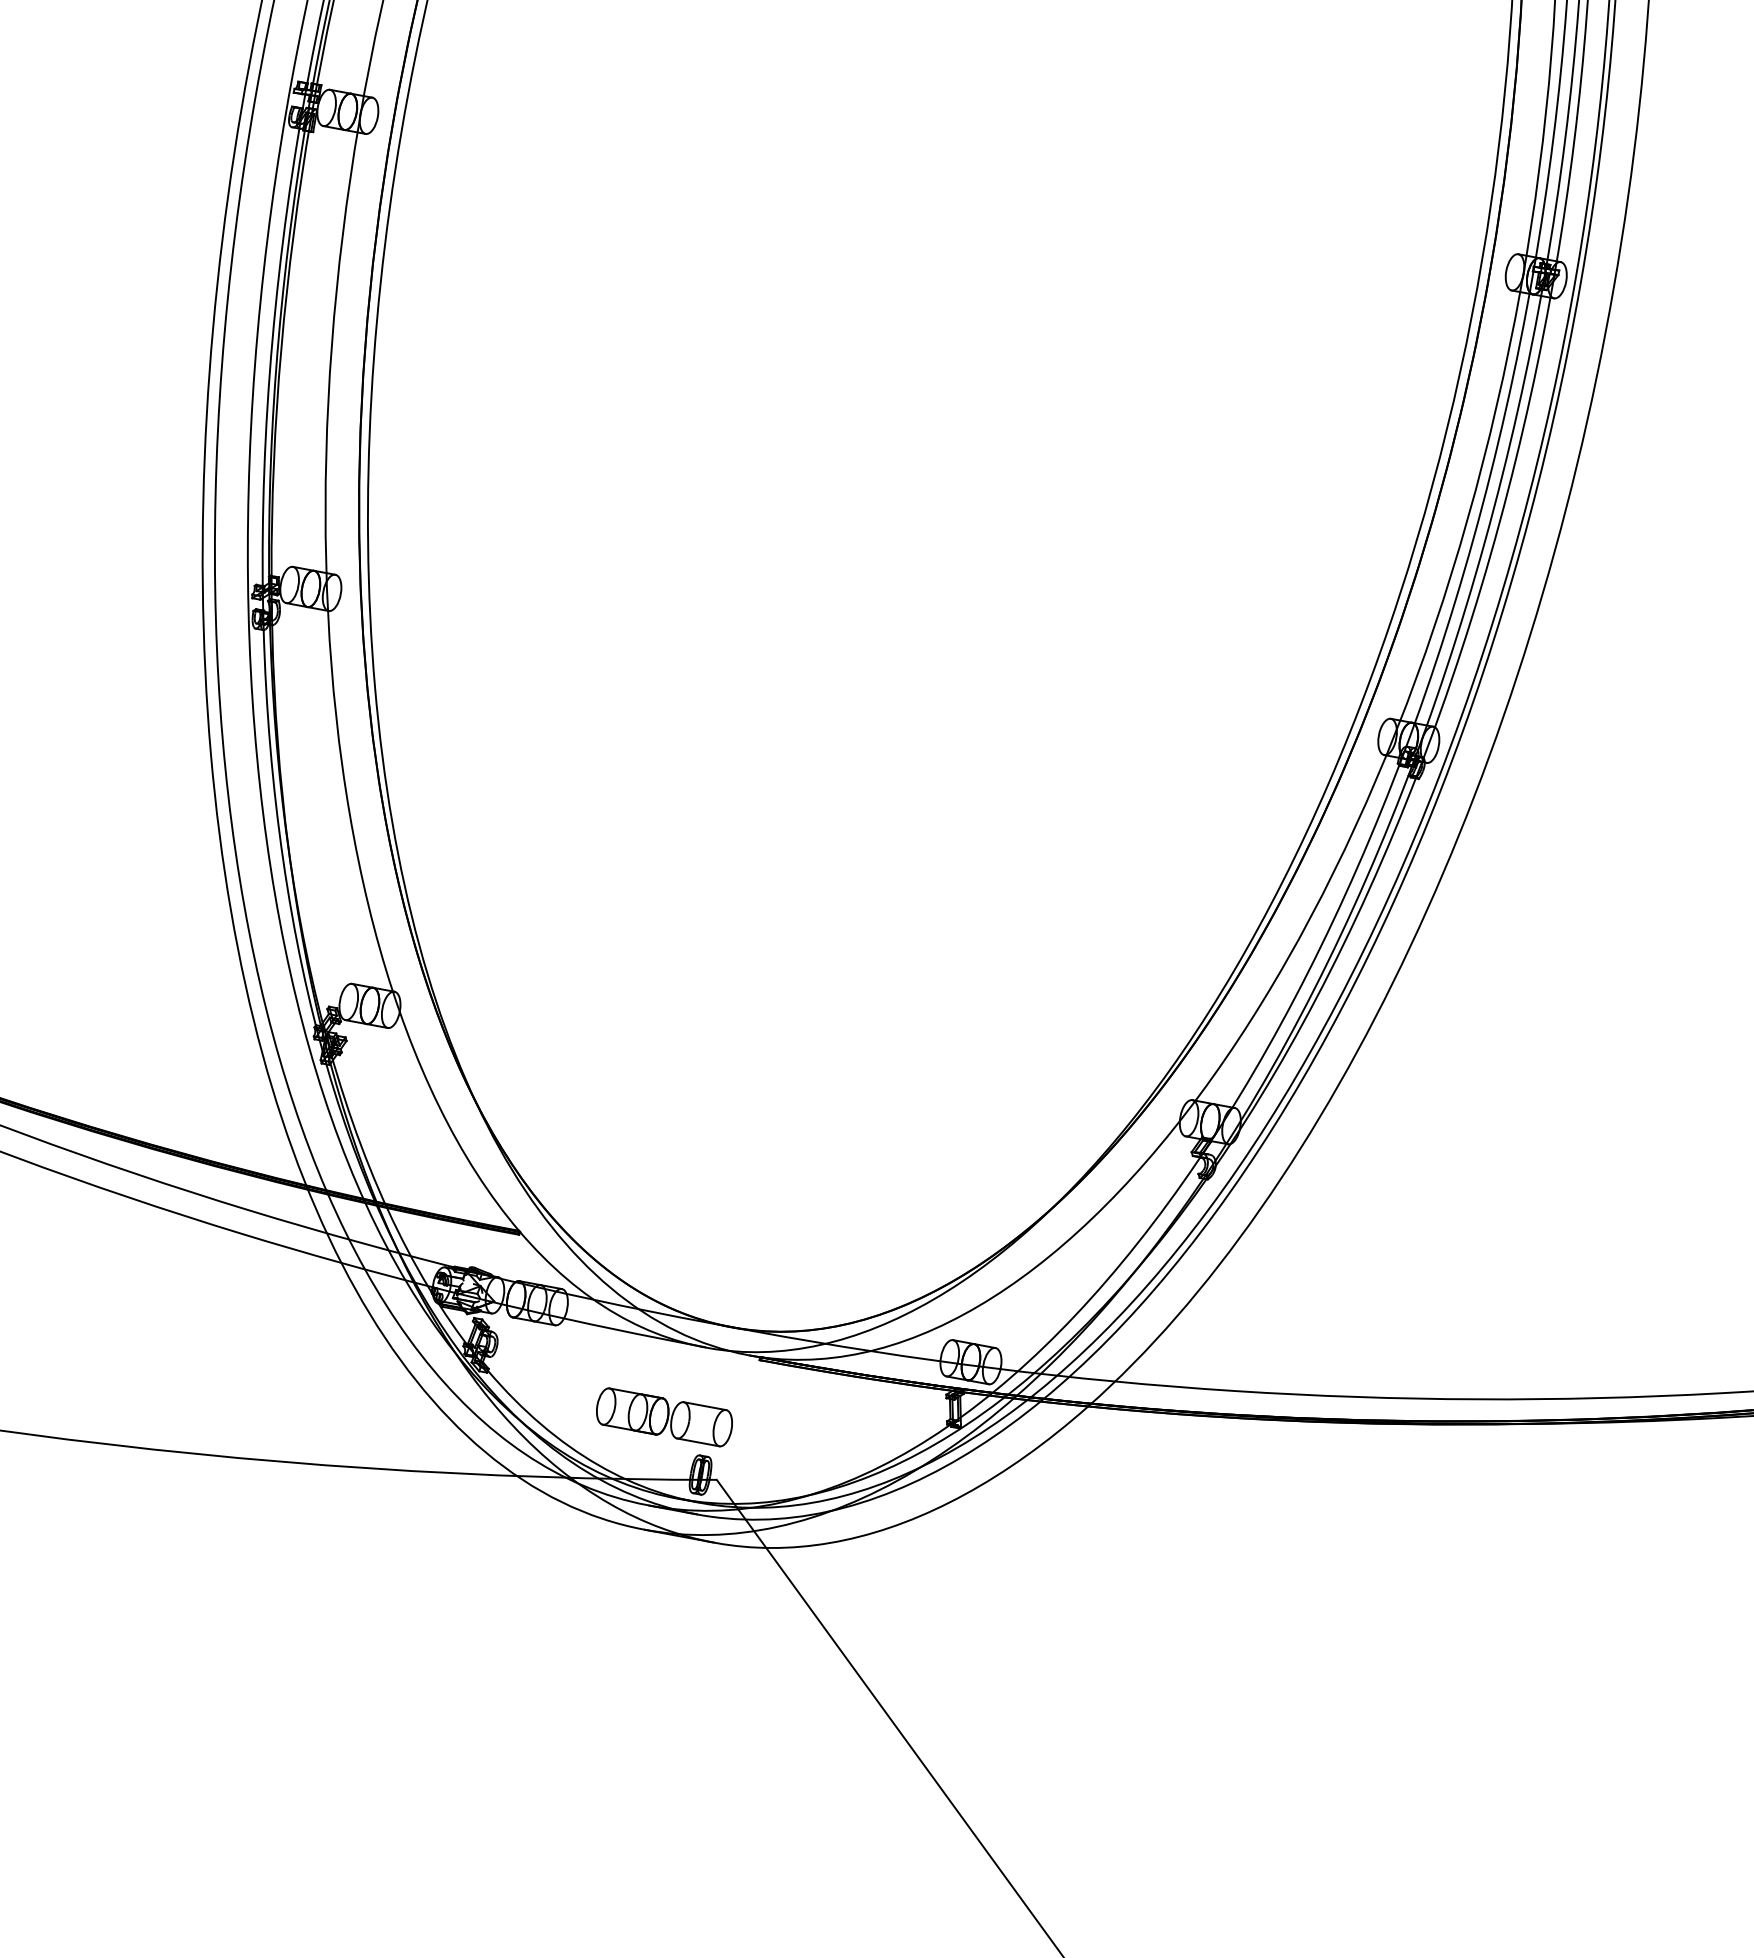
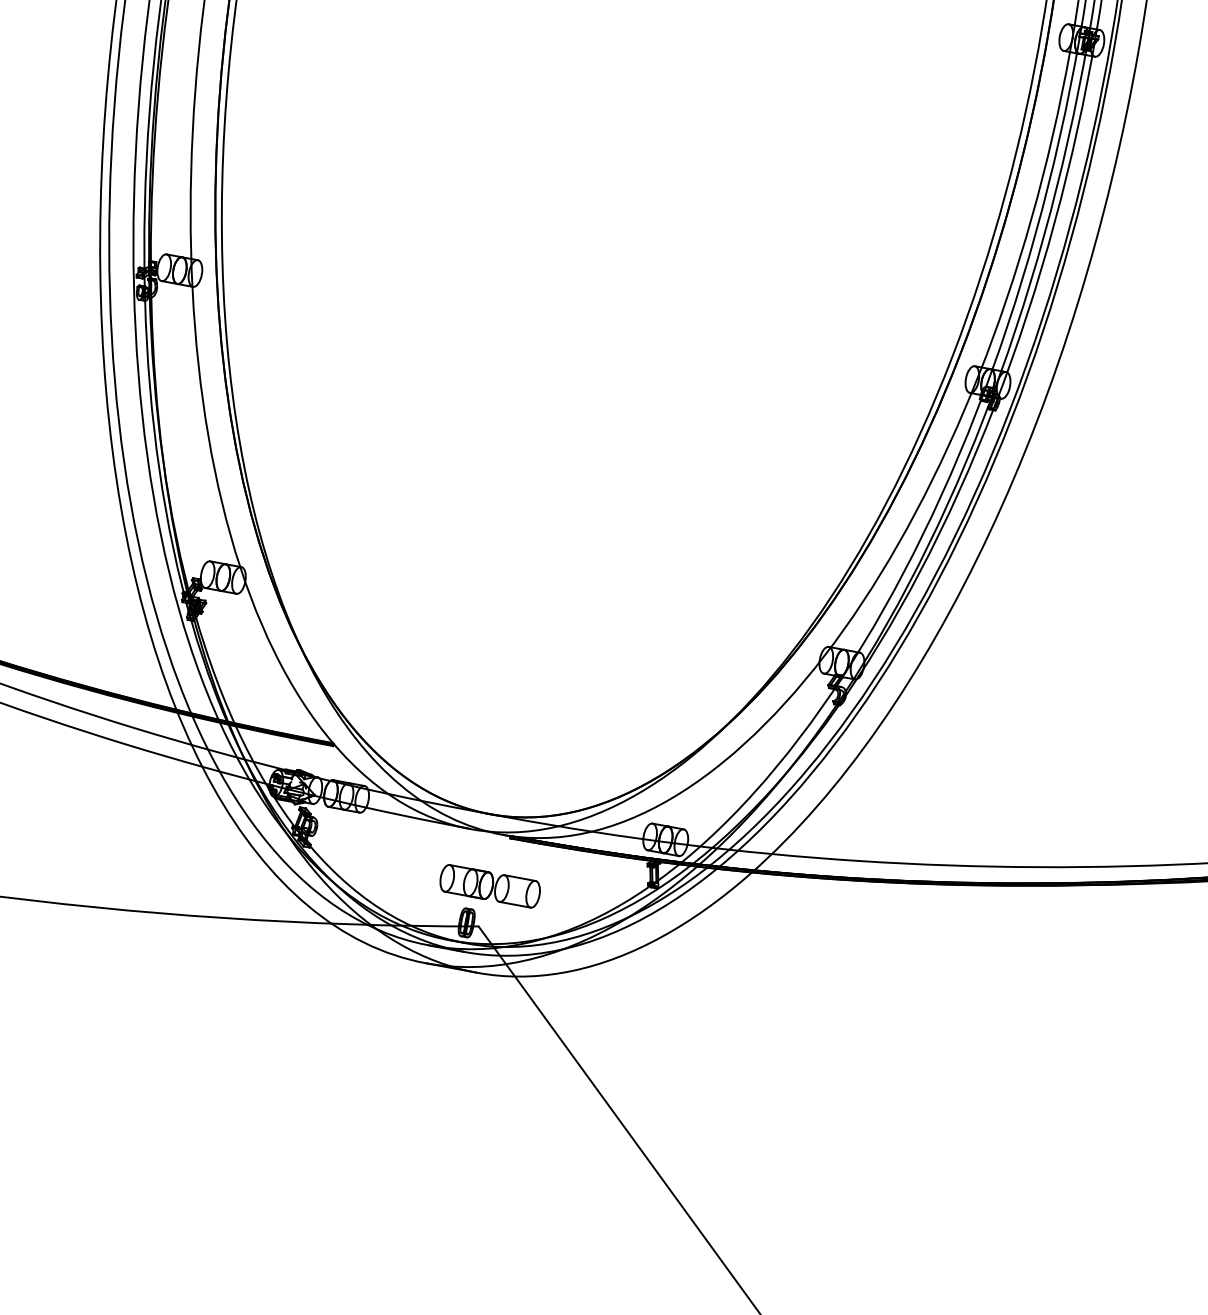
part: (664, 1417) -> (490, 886), moved

